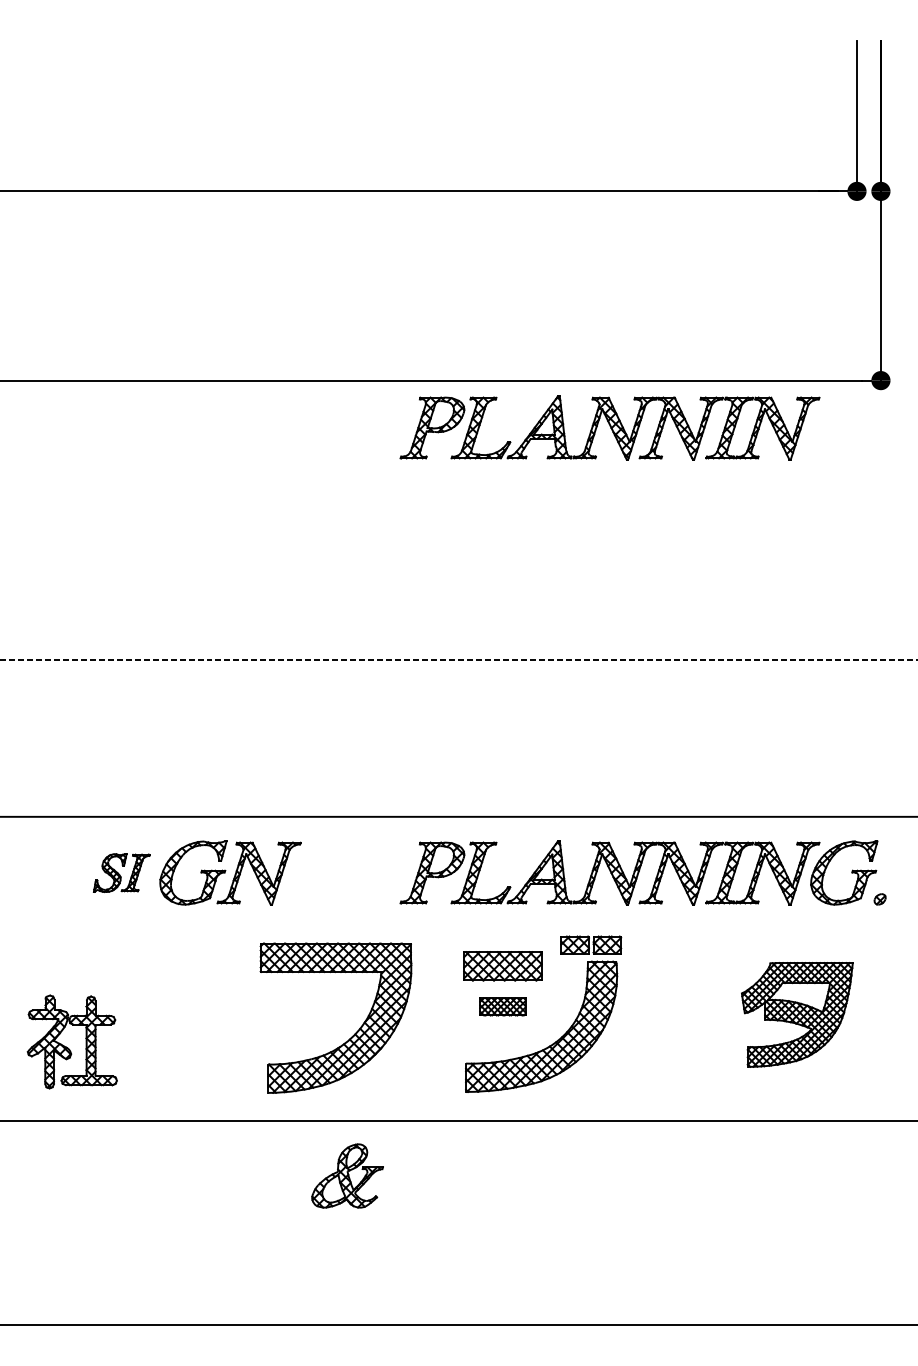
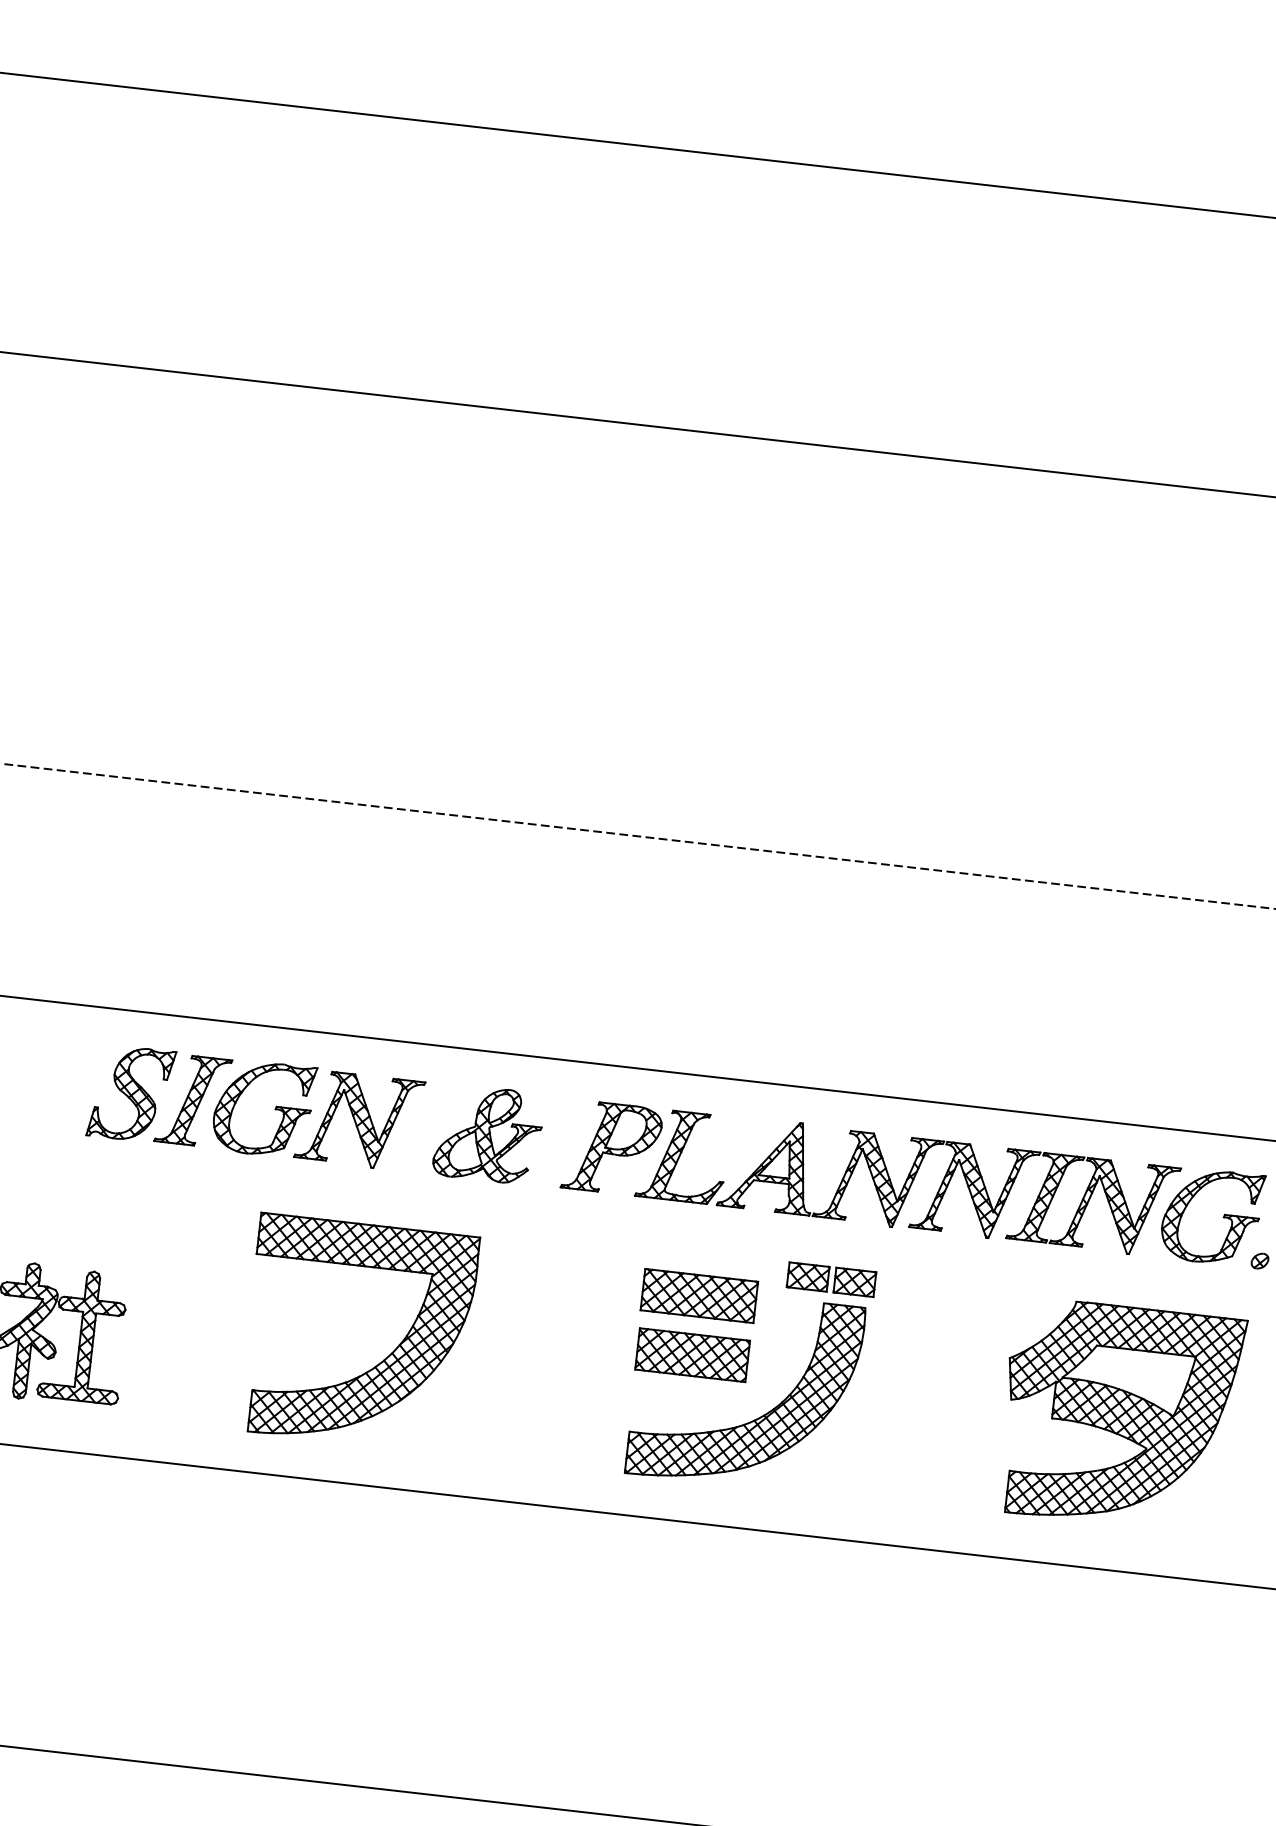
part: (609, 427) -> (944, 528), removed
part: (121, 872) -> (159, 1096), size x1.67
part: (502, 1006) -> (692, 1354), size x1.67
part: (797, 1014) -> (1120, 1415), size x1.43
part: (353, 1034) -> (381, 1360), moved
part: (347, 1175) -> (488, 1133), moved

